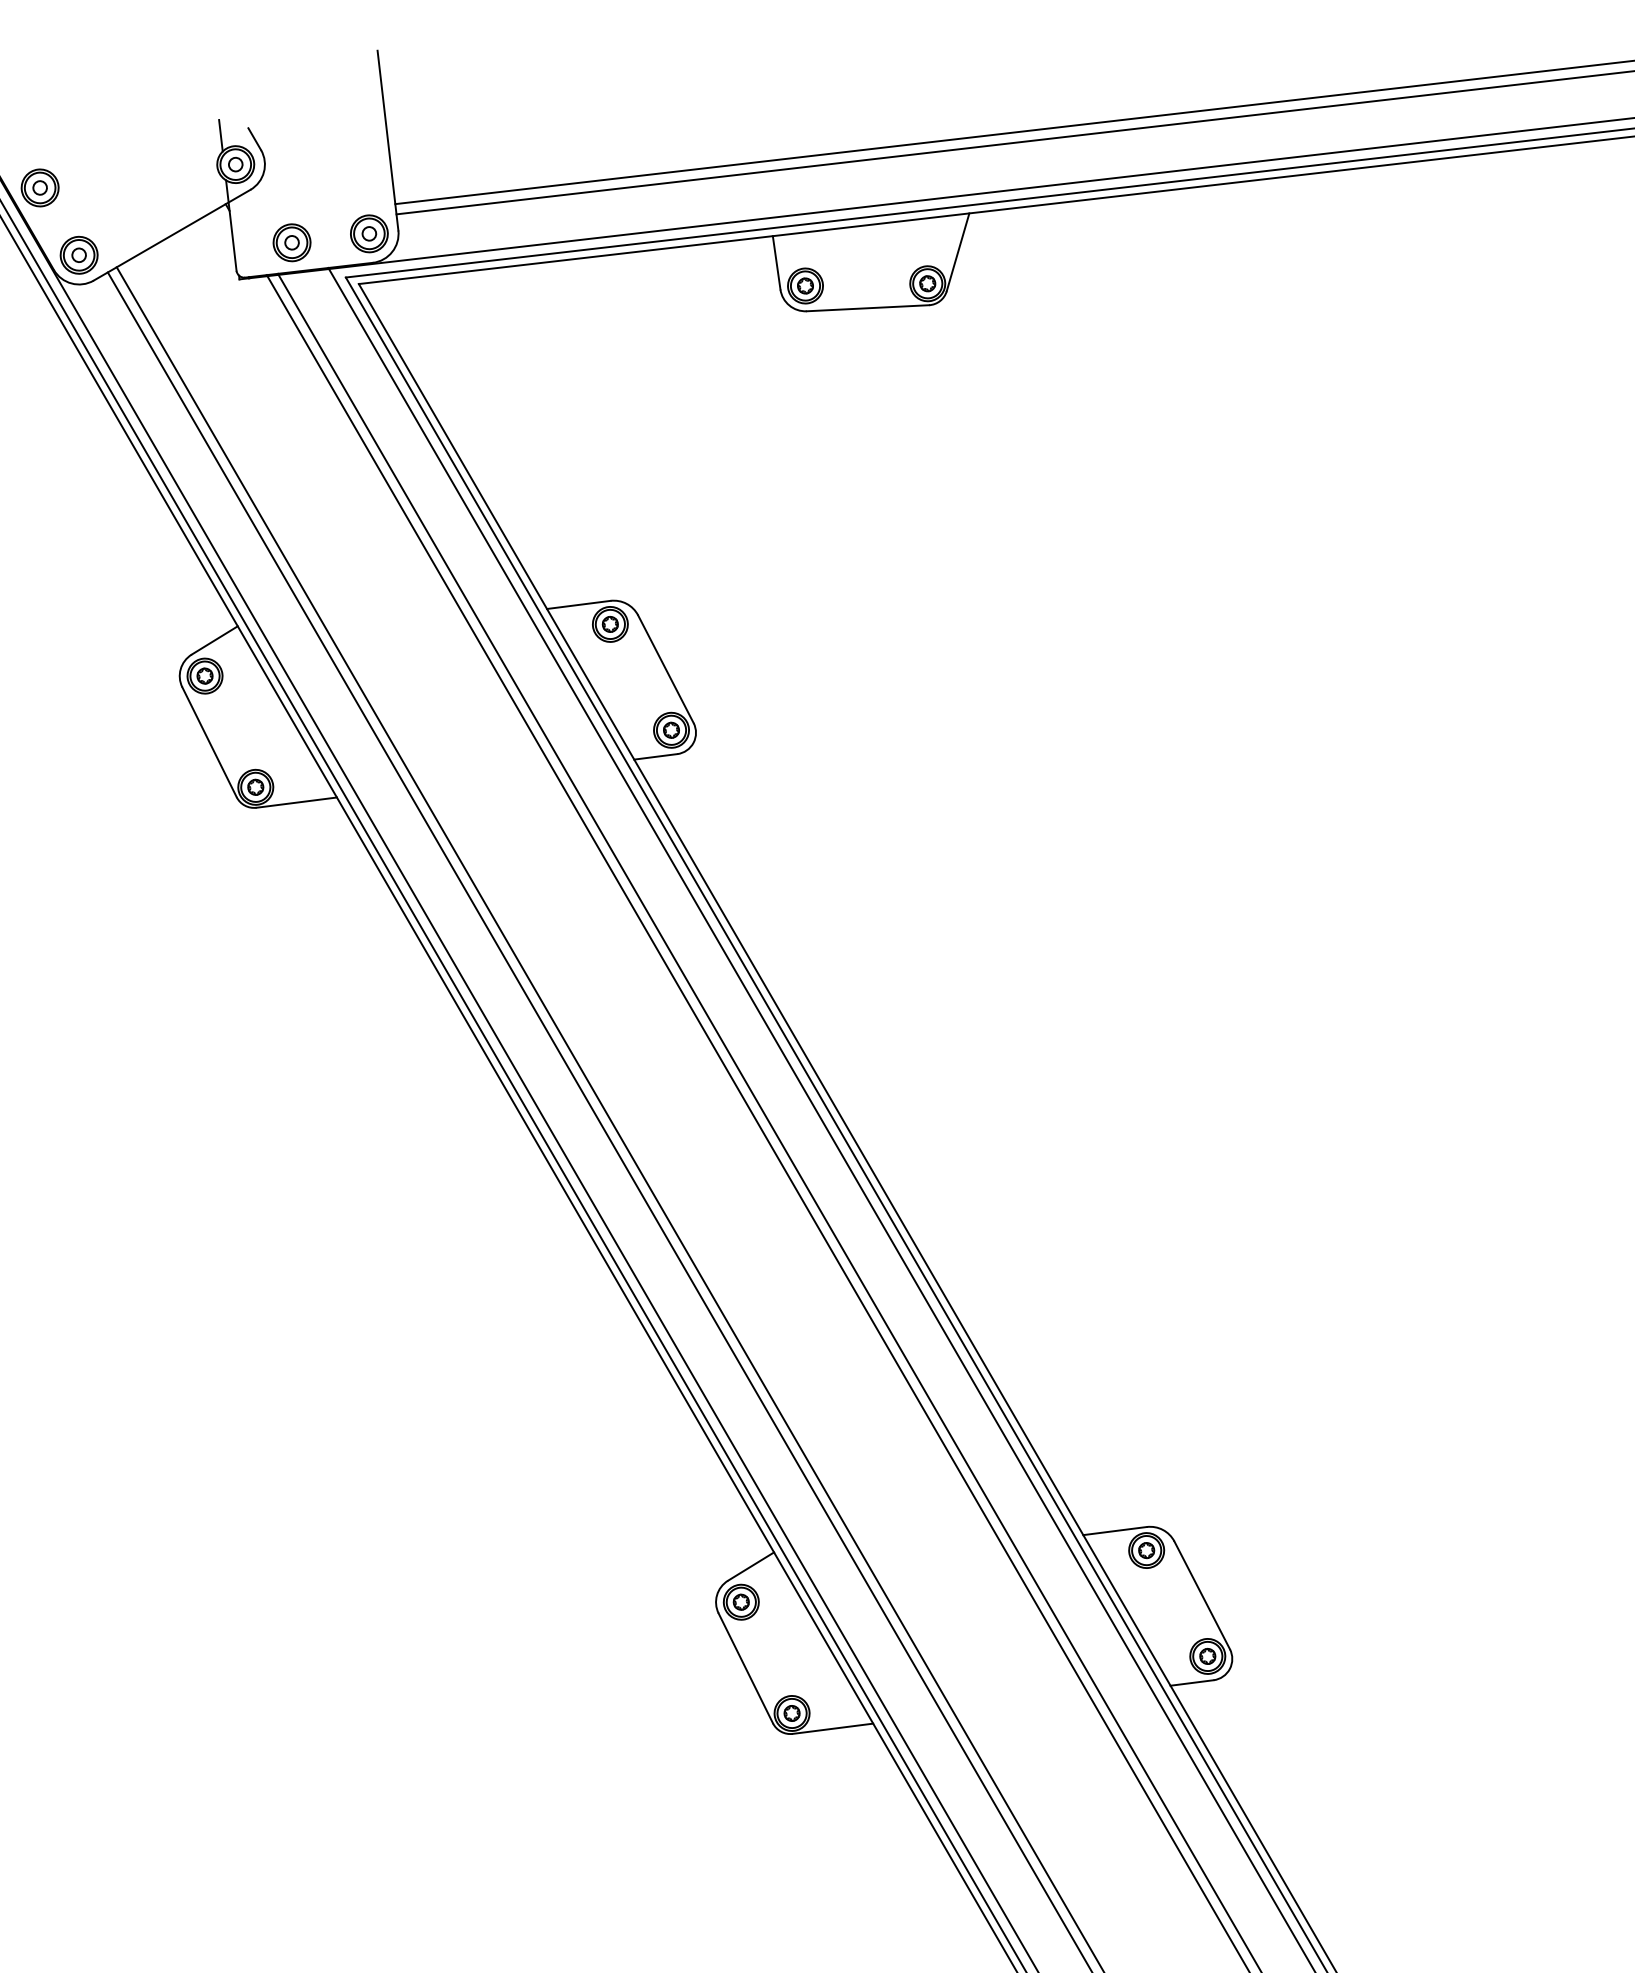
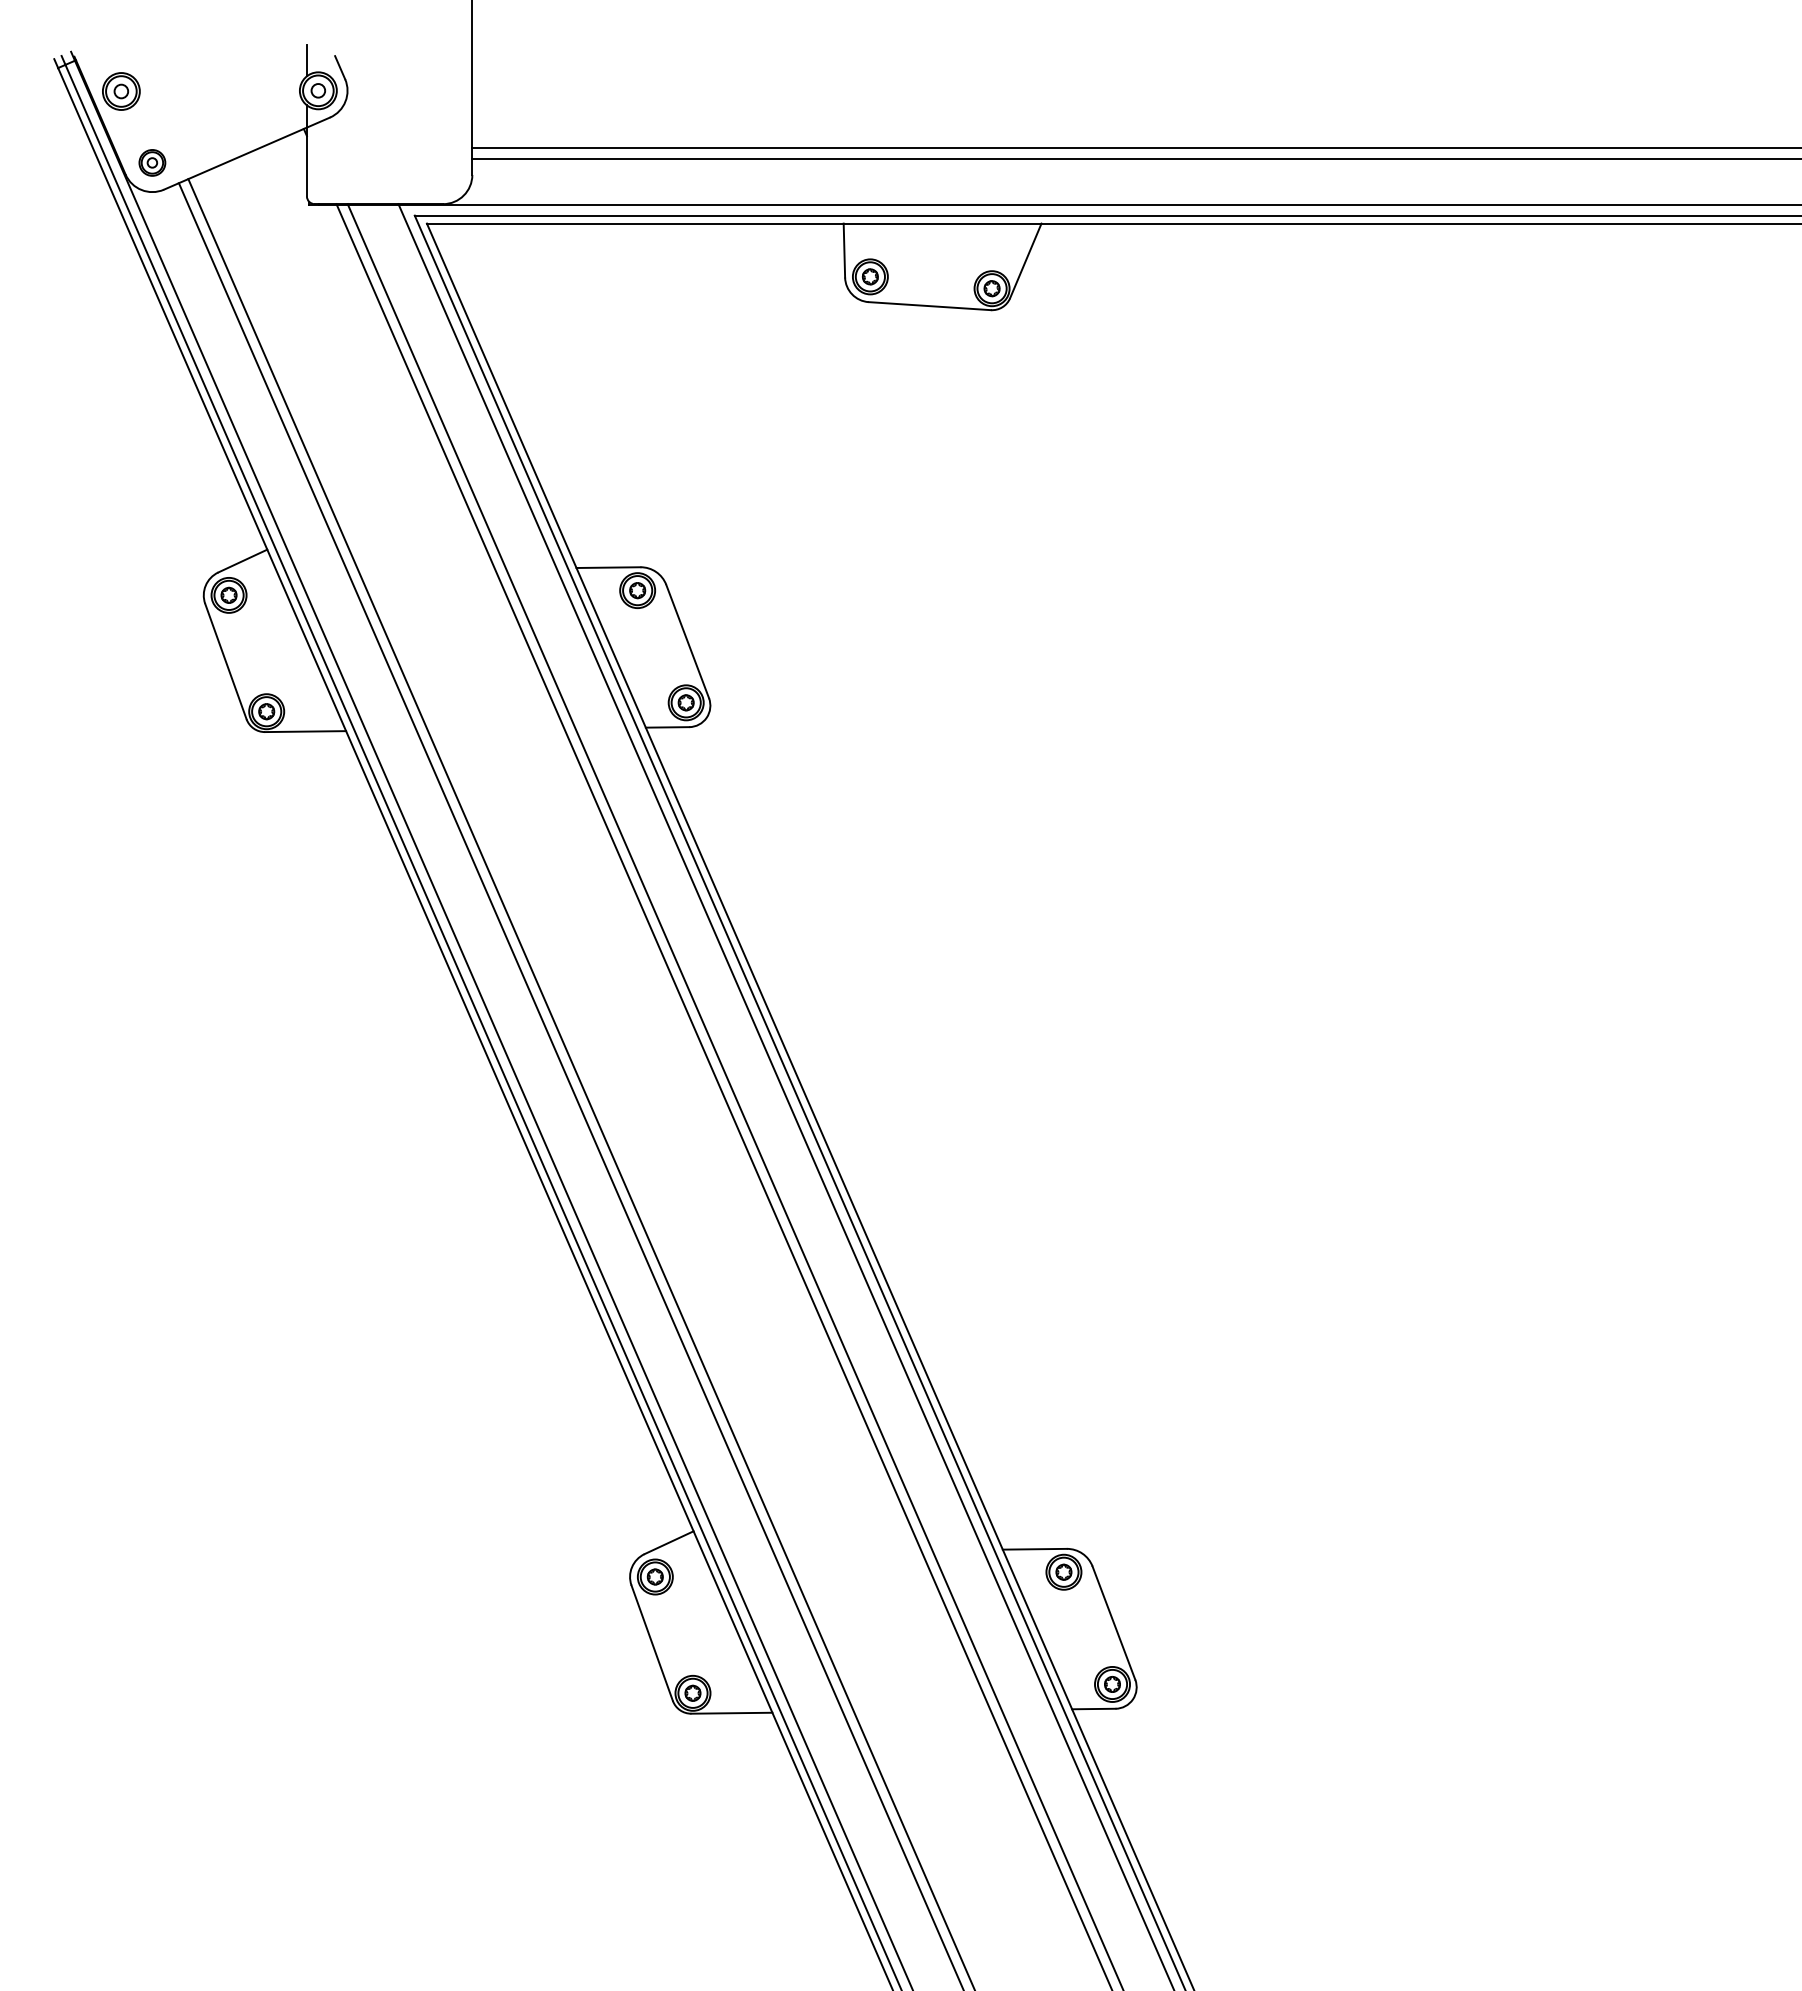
part: (368, 233) -> (442, 174), removed
part: (292, 242) -> (365, 174), removed
part: (79, 254) -> (152, 162), size x0.7

